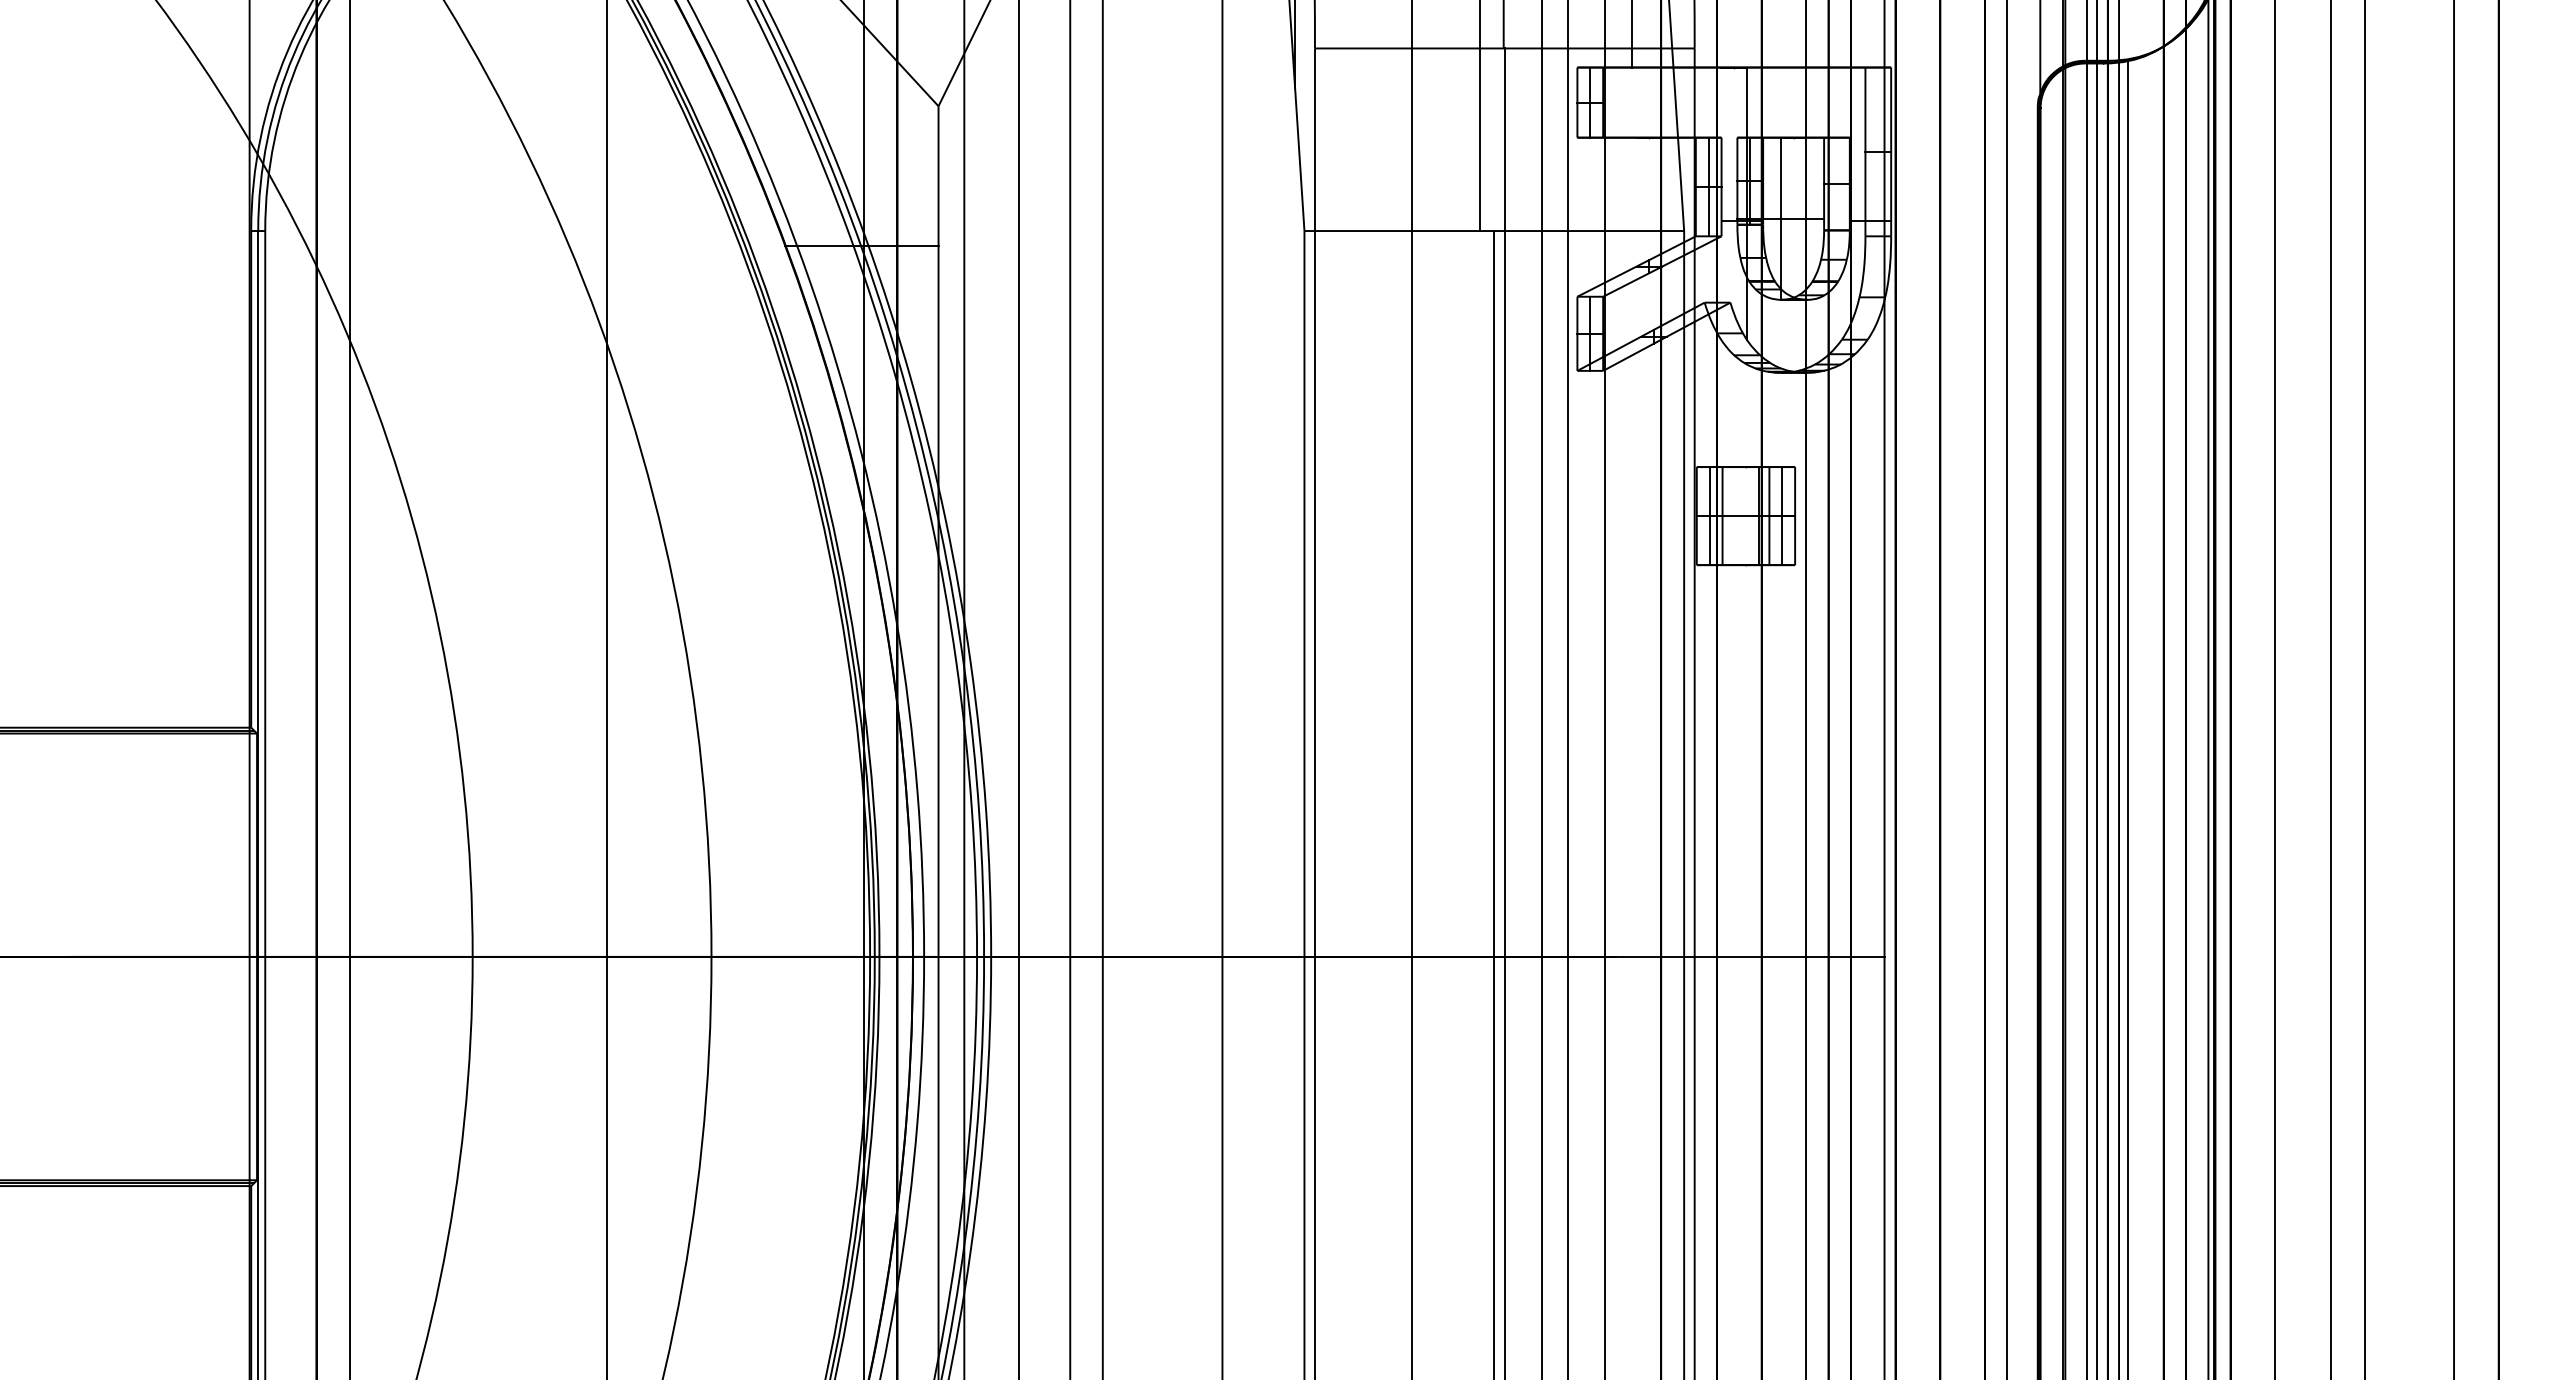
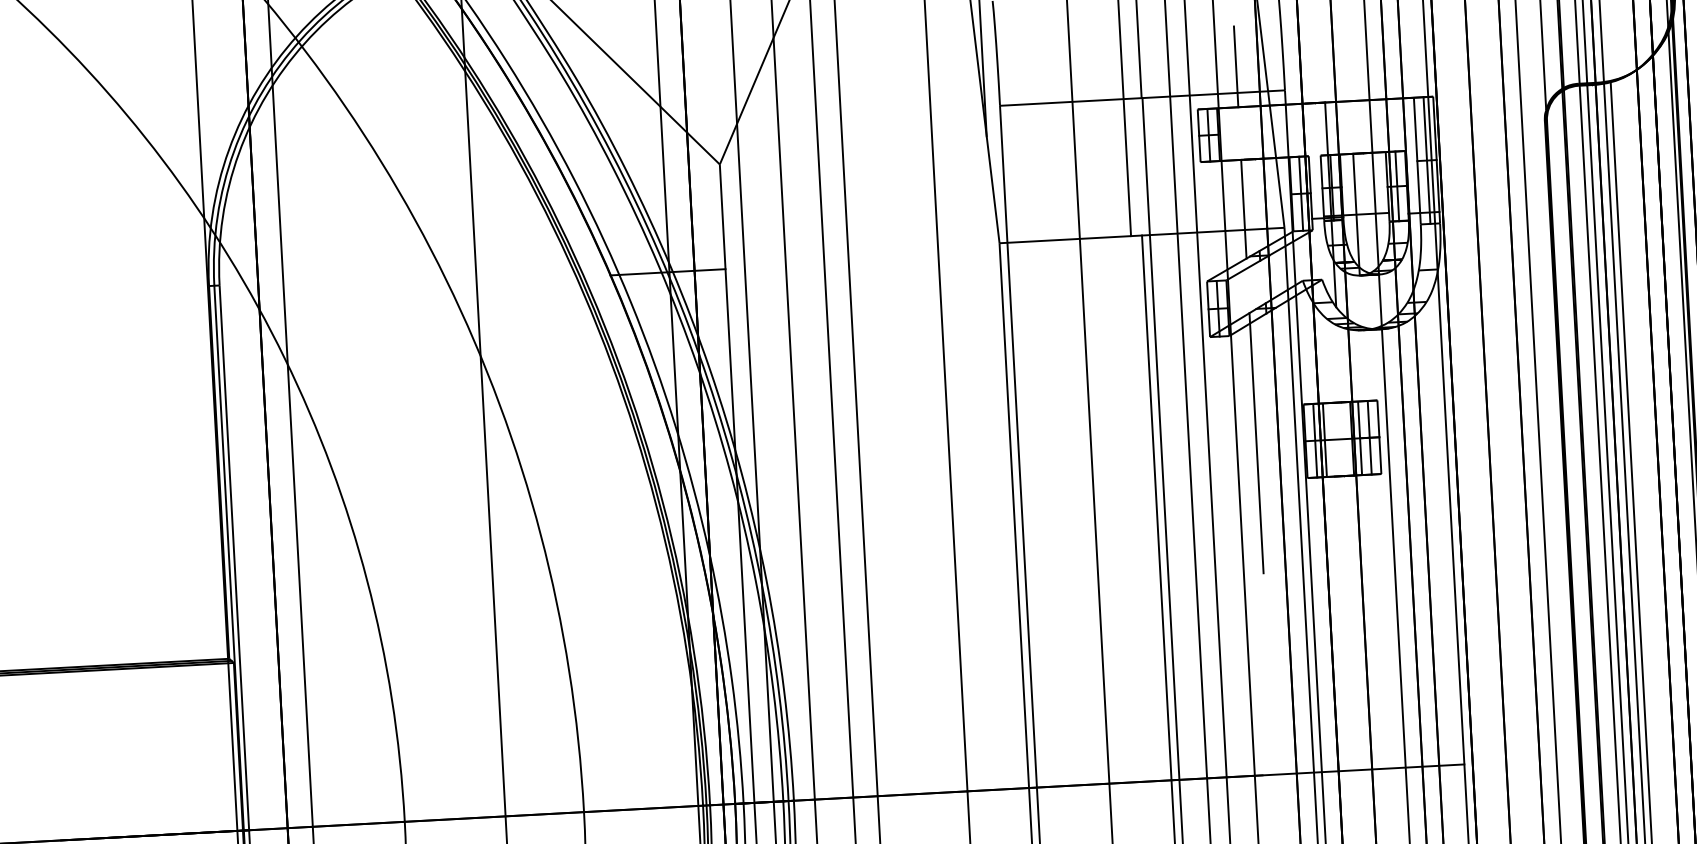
line: (1878, 151) -> (1427, 160), added
line: (1836, 183) -> (1396, 185), added
line: (1631, 203) -> (1243, 209), added
line: (1631, 514) -> (1256, 442), added

